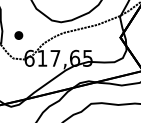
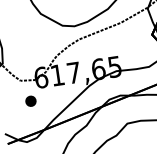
part: (18, 35) -> (30, 101), moved

